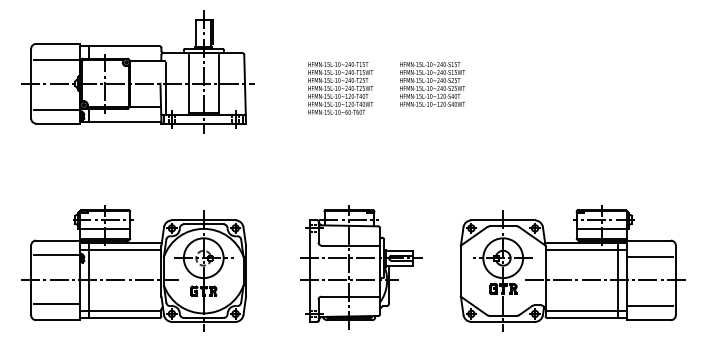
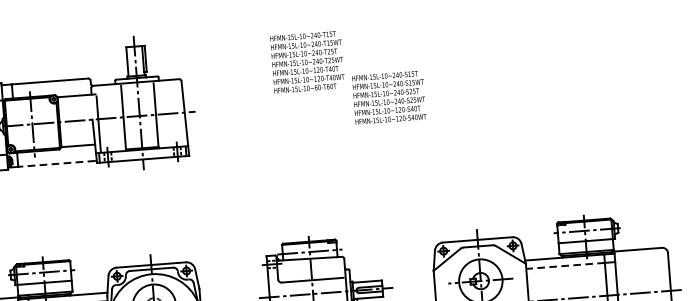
text: (340, 88) -> (307, 62), moved
line: (124, 121) -> (56, 163), solid -> dashed
line: (581, 250) -> (565, 266), solid -> dashed
line: (650, 256) -> (641, 266), removed

